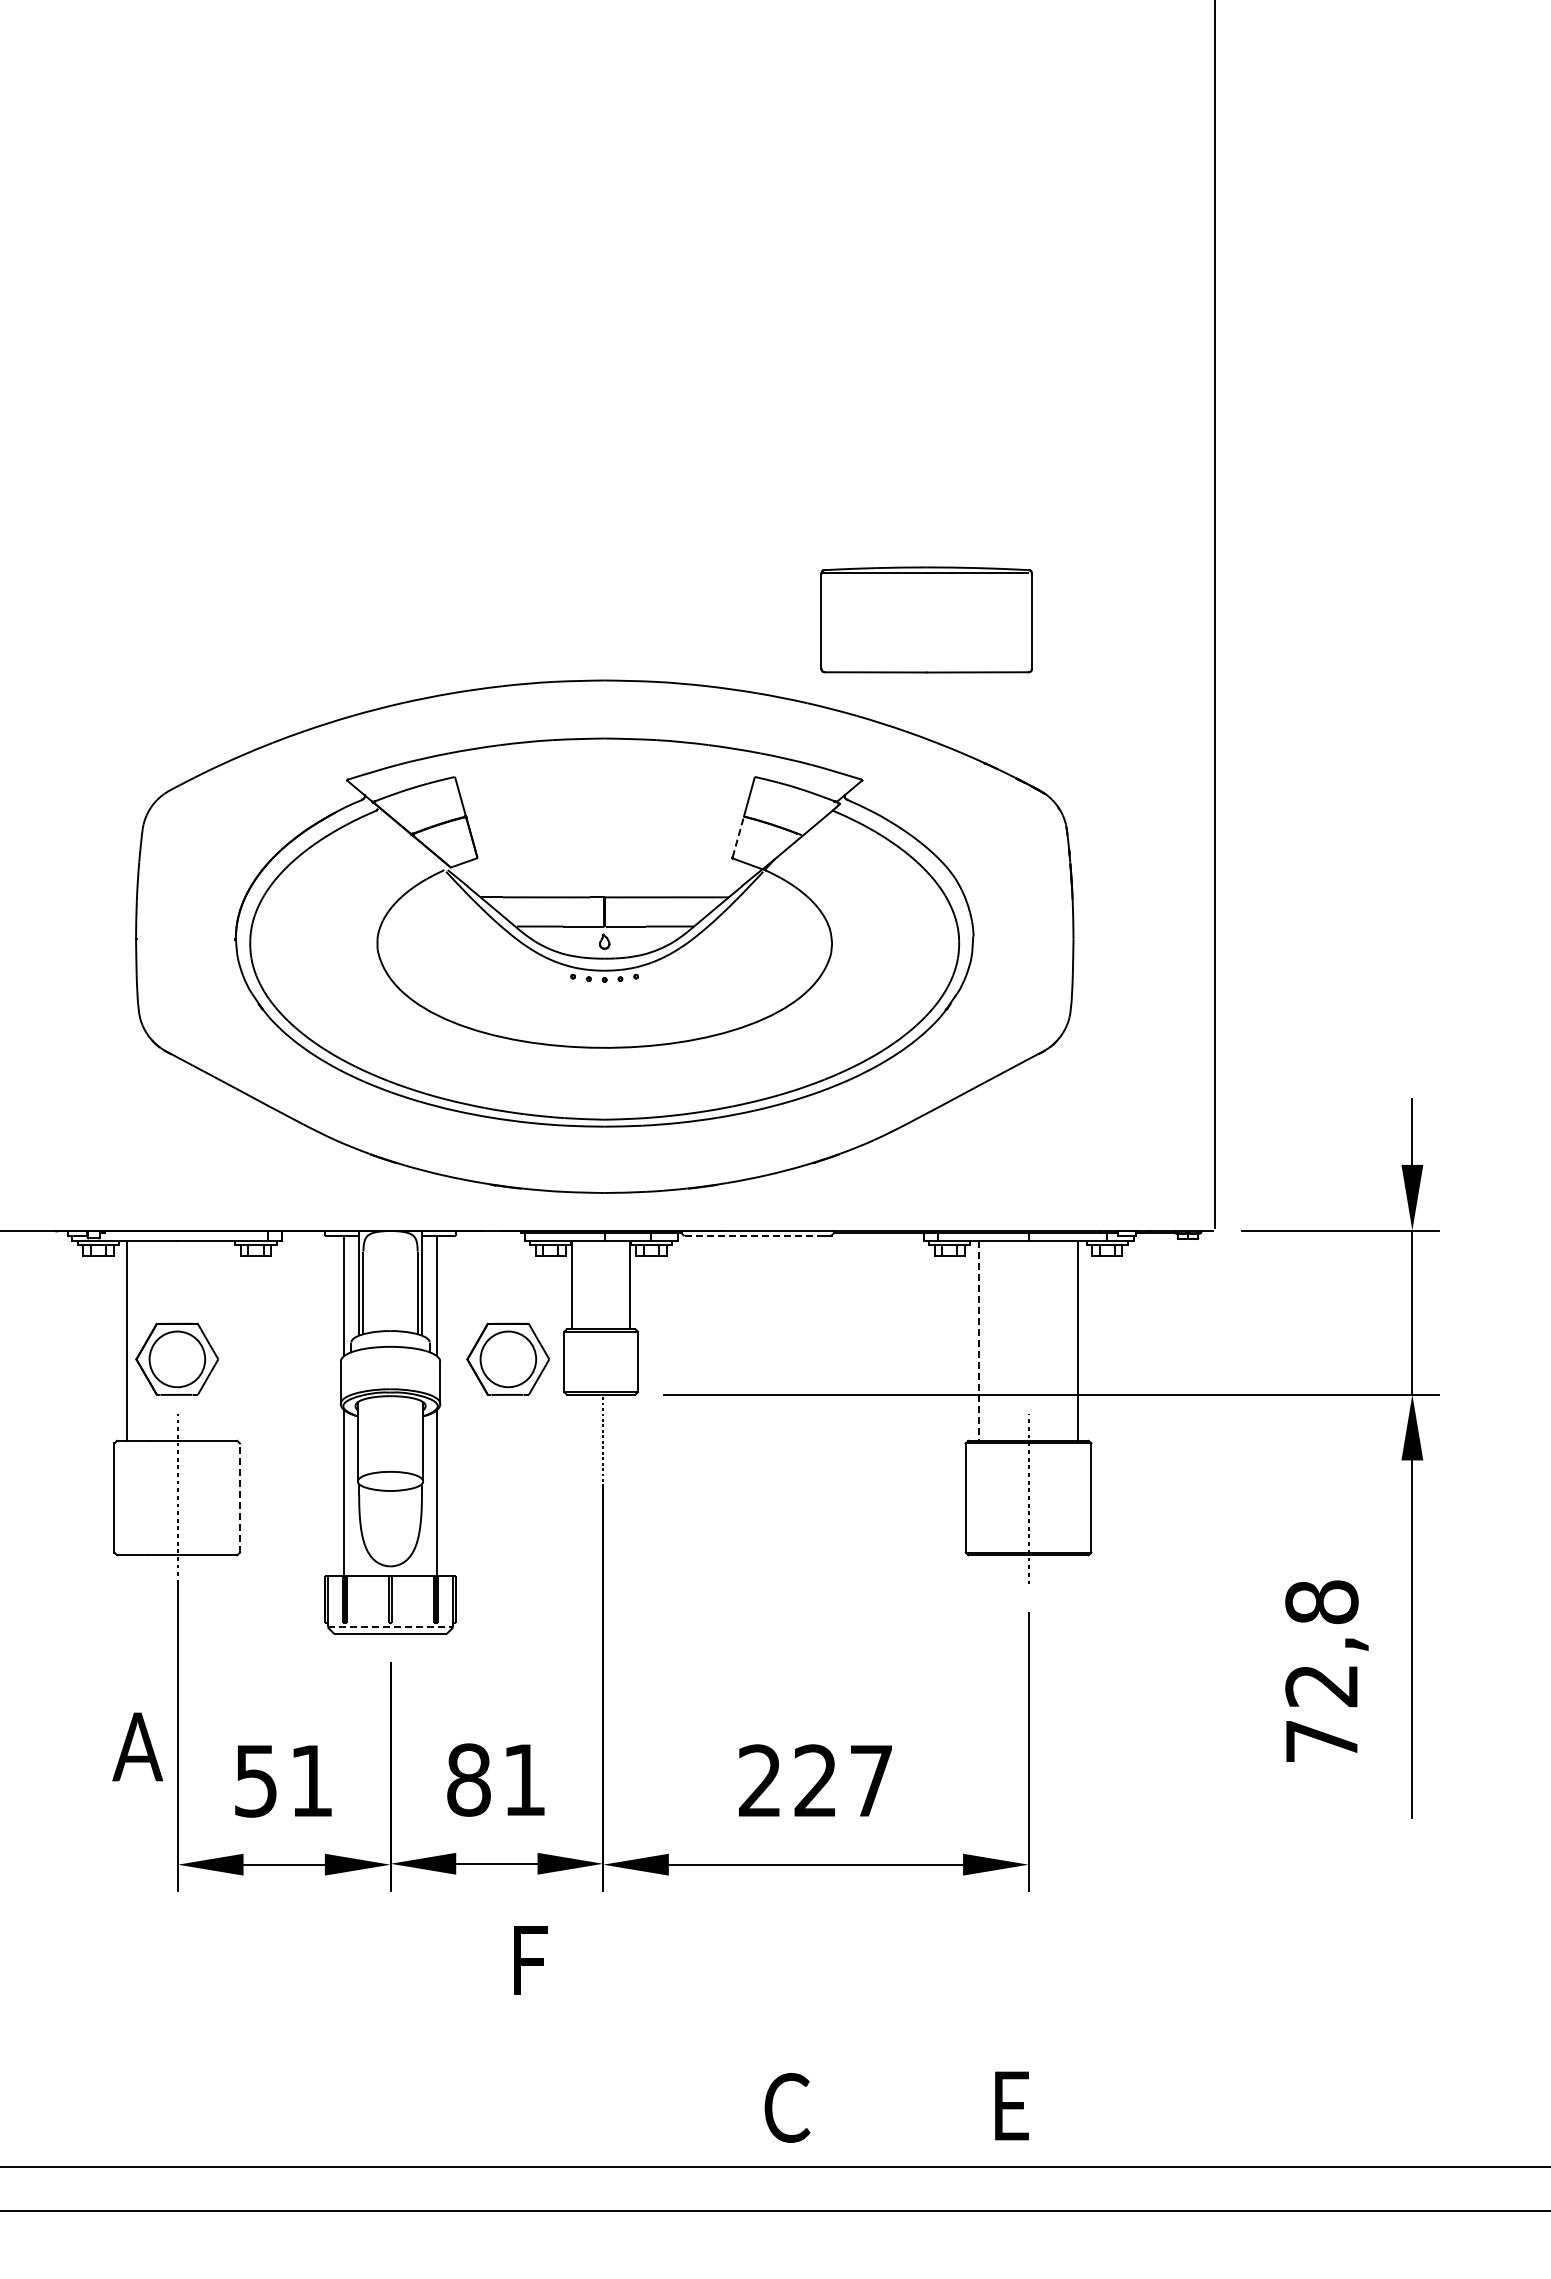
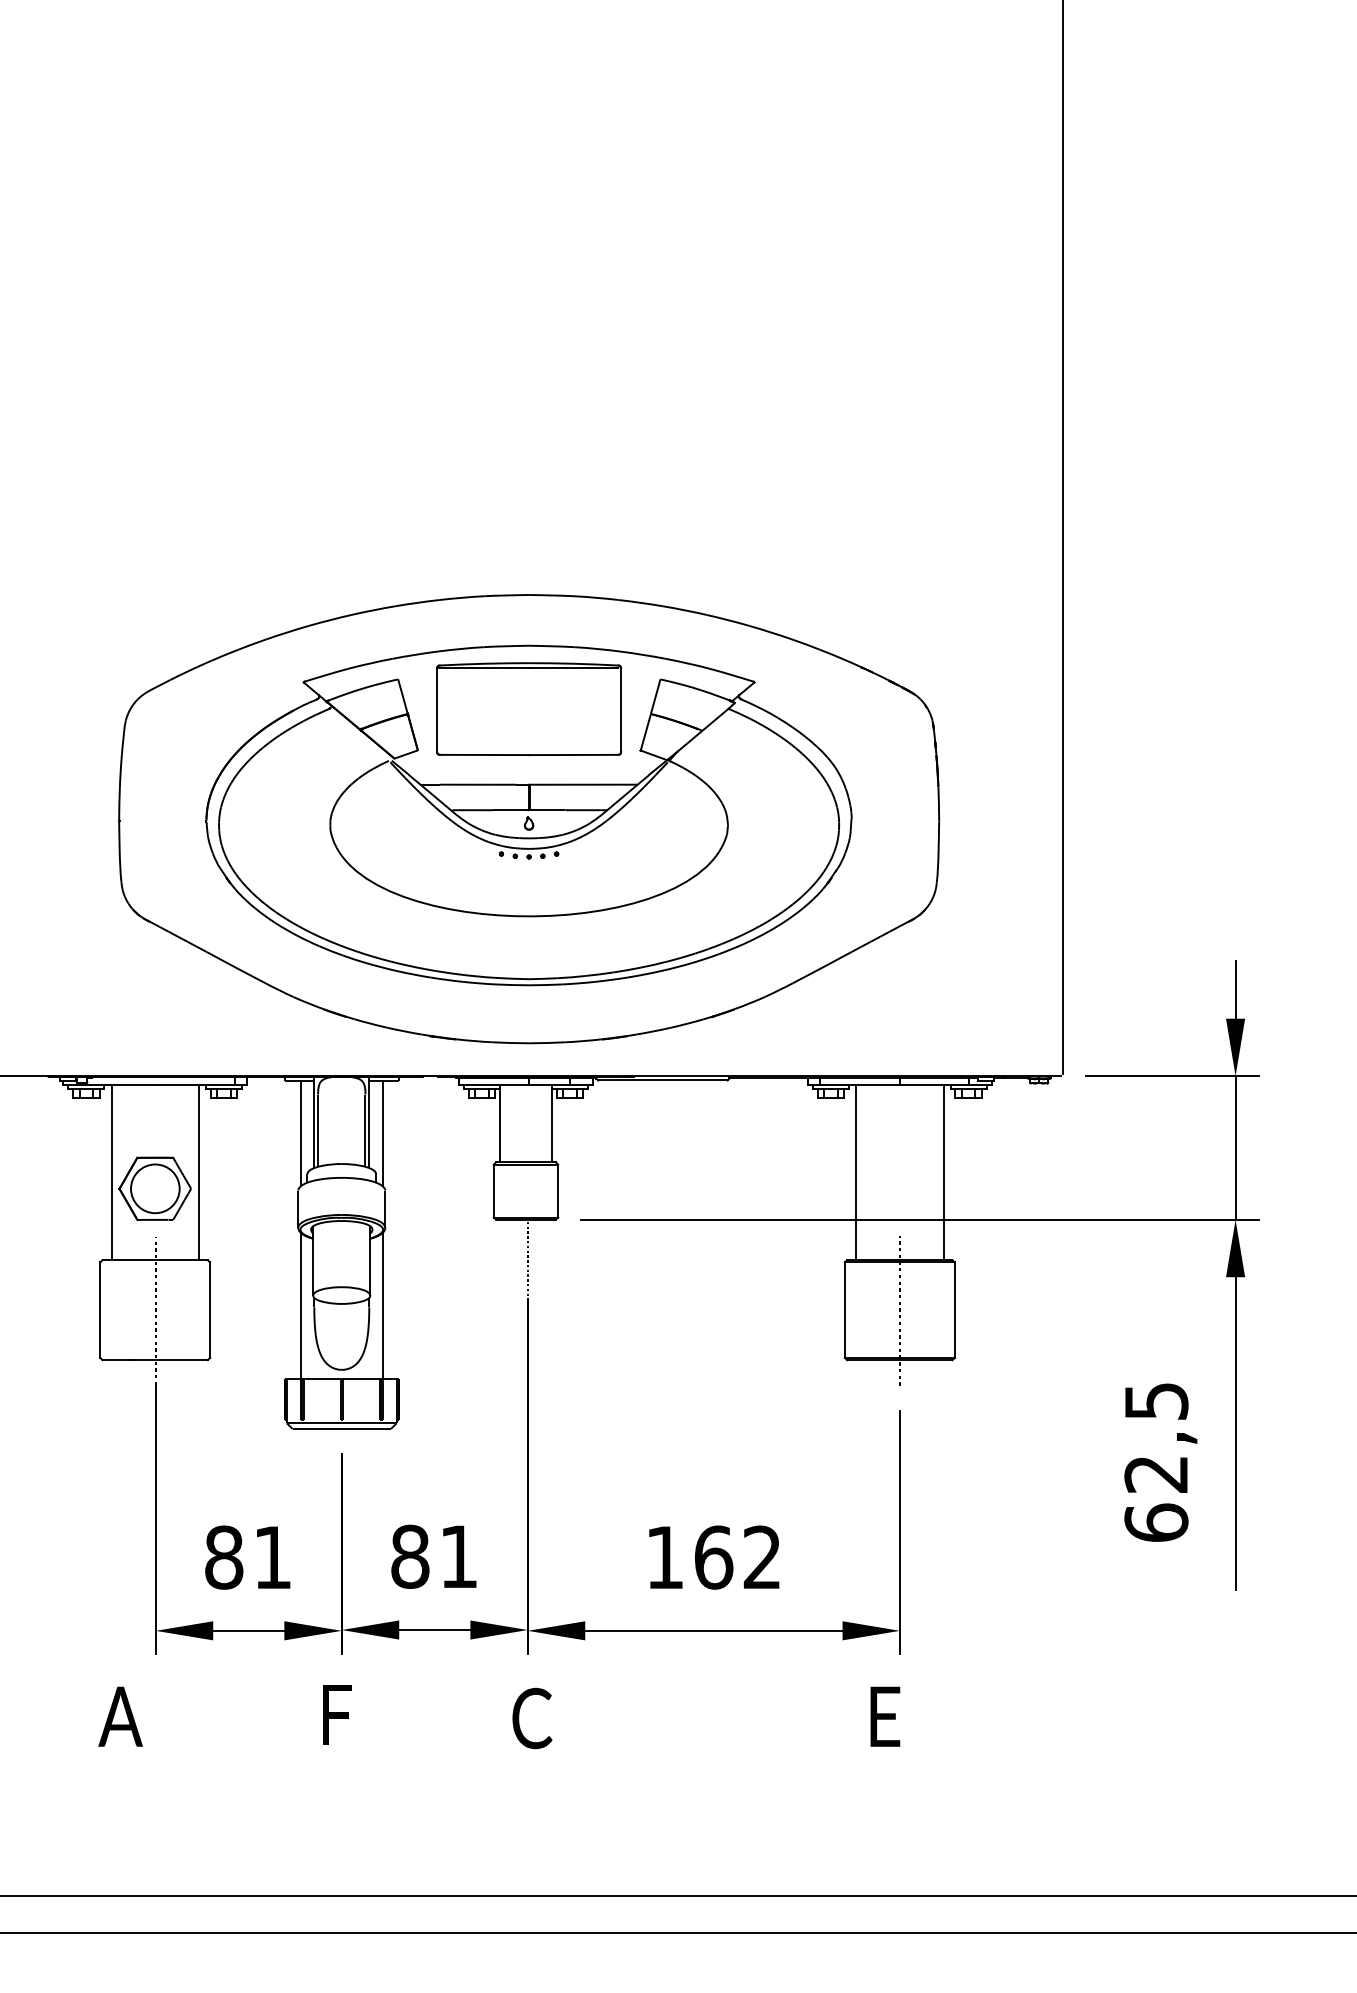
part: (926, 619) -> (528, 708), moved
line: (737, 838) -> (645, 733), dashed -> solid
line: (753, 1235) -> (659, 1080), dashed -> solid
line: (227, 1340) -> (199, 1172), added
line: (978, 1341) -> (856, 1173), dashed -> solid
part: (507, 1358) -> (444, 1188), removed
line: (239, 1498) -> (209, 1310), dashed -> solid
line: (390, 1627) -> (341, 1423), dashed -> solid
text: (1321, 1671) -> (1156, 1461), 72,8 -> 62,5
text: (137, 1746) -> (120, 1716), moved
text: (256, 1780) -> (224, 1557), 51 -> 81
text: (815, 1780) -> (713, 1557), 227 -> 162
text: (530, 1960) -> (337, 1714), moved
text: (1011, 2105) -> (884, 1716), moved
text: (787, 2107) -> (532, 1718), moved

